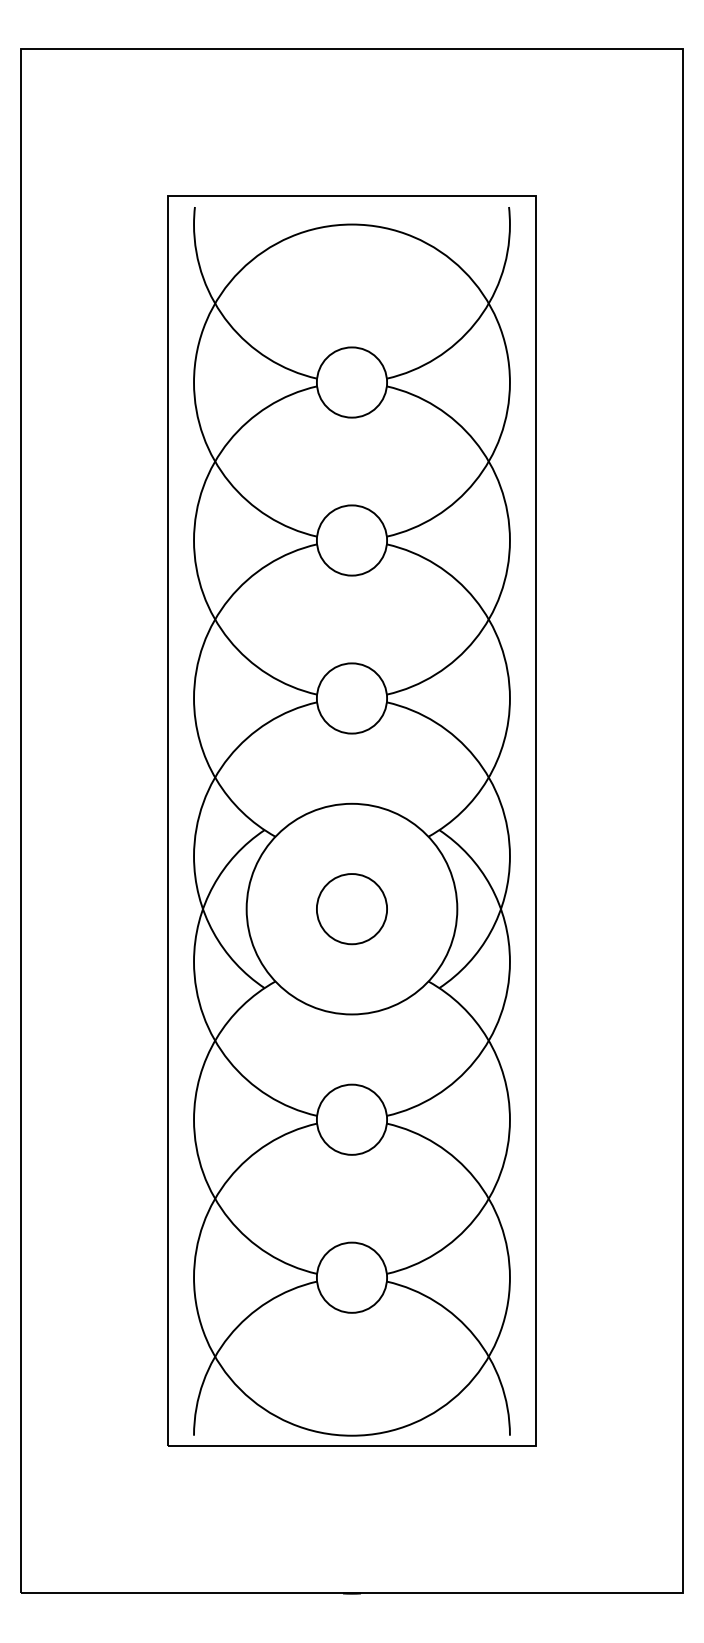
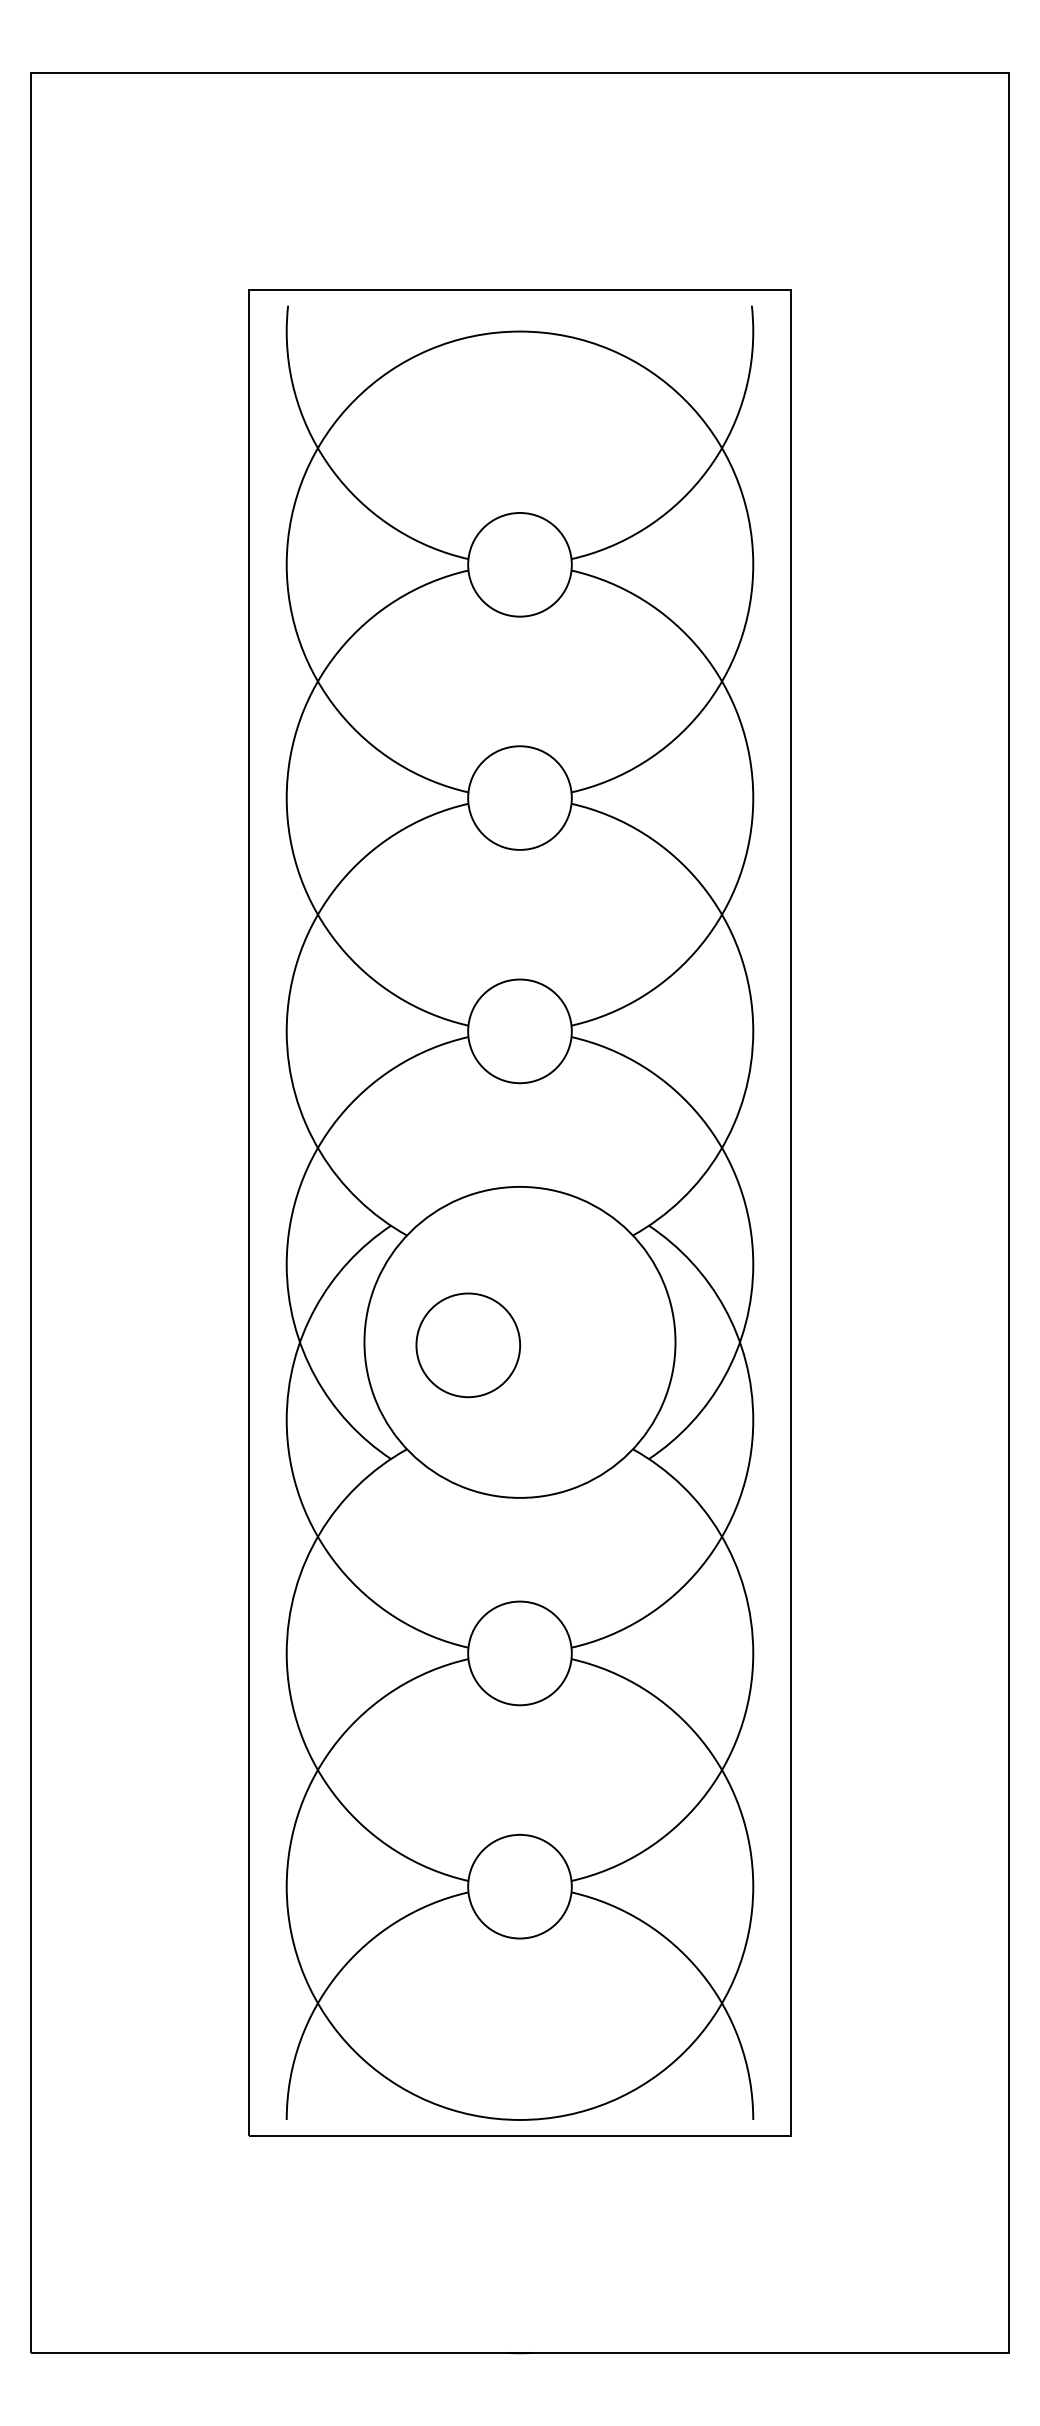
part: (351, 909) -> (467, 1345), moved

